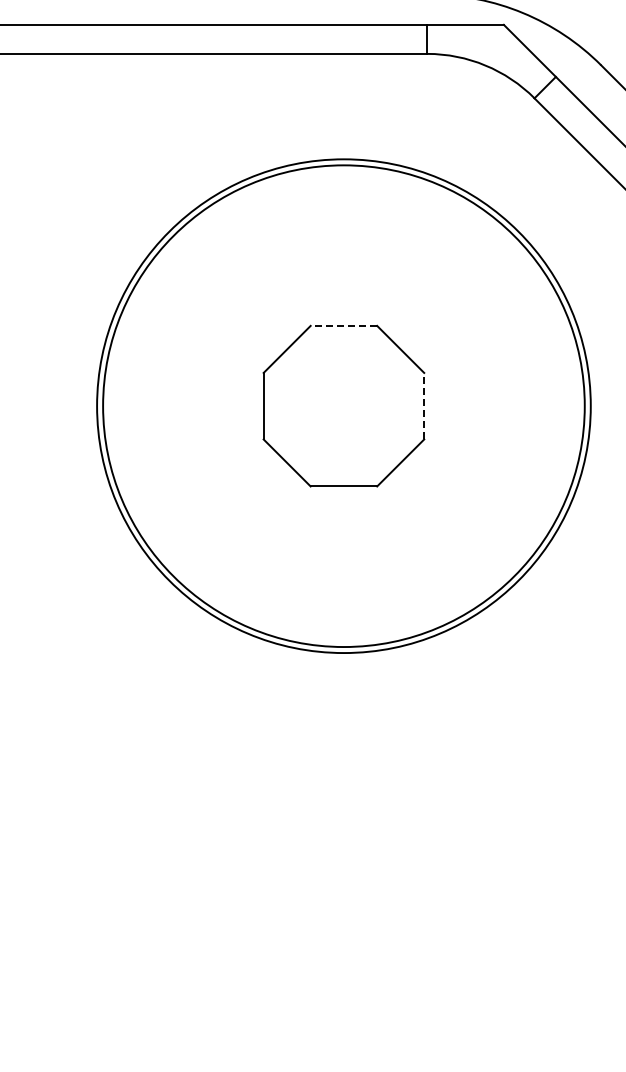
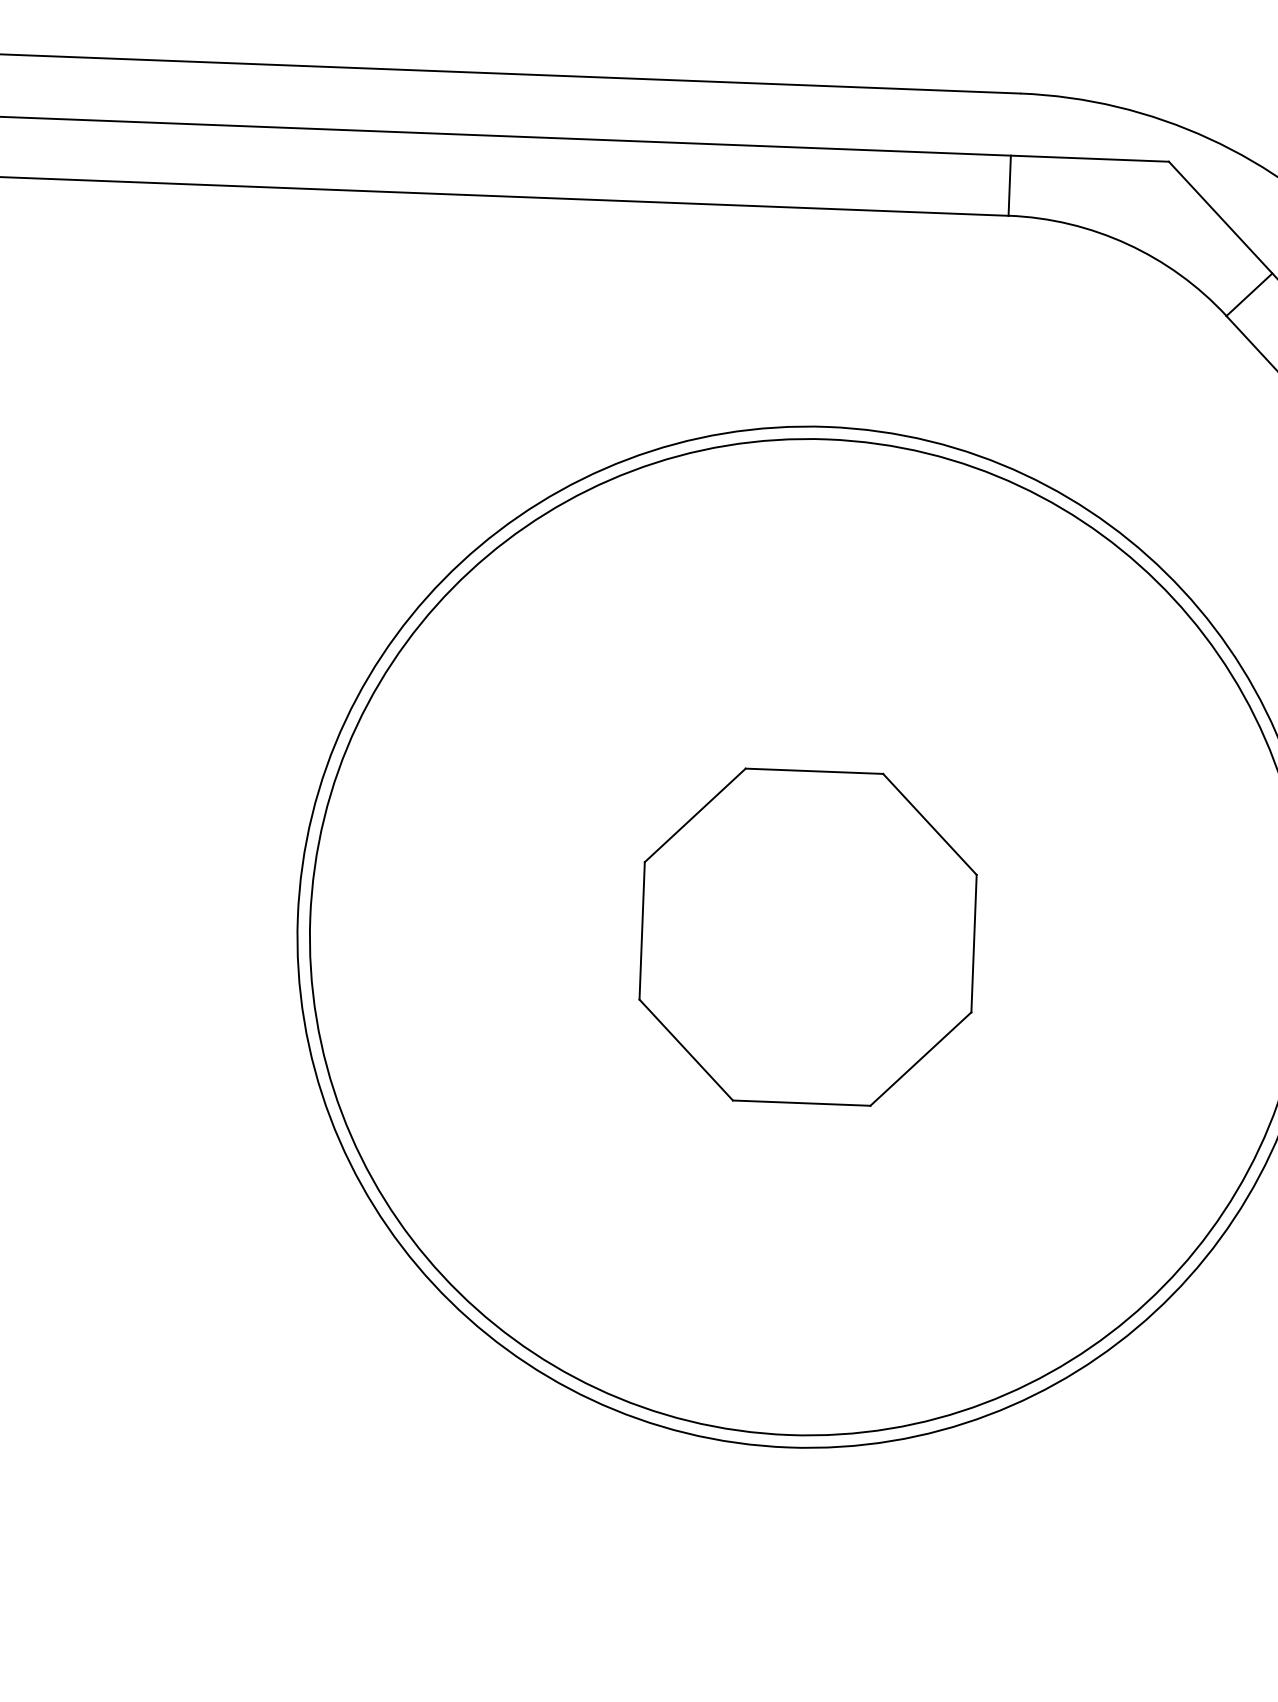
line: (343, 325) -> (813, 770), dashed -> solid
line: (424, 405) -> (974, 942), dashed -> solid

